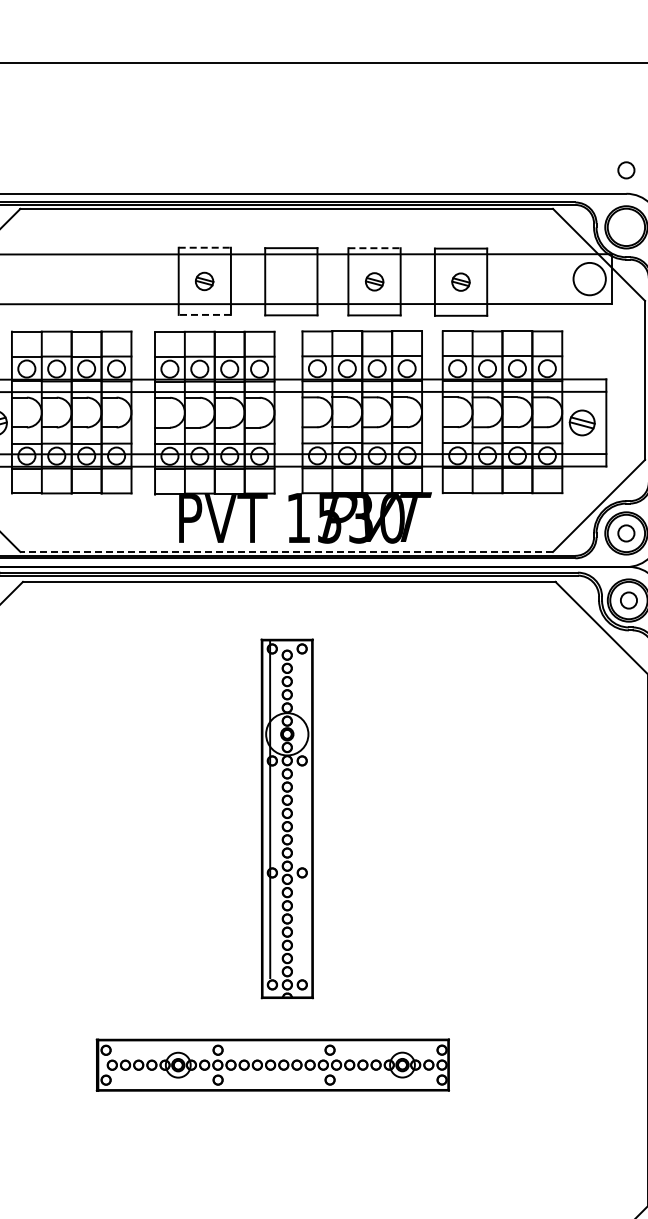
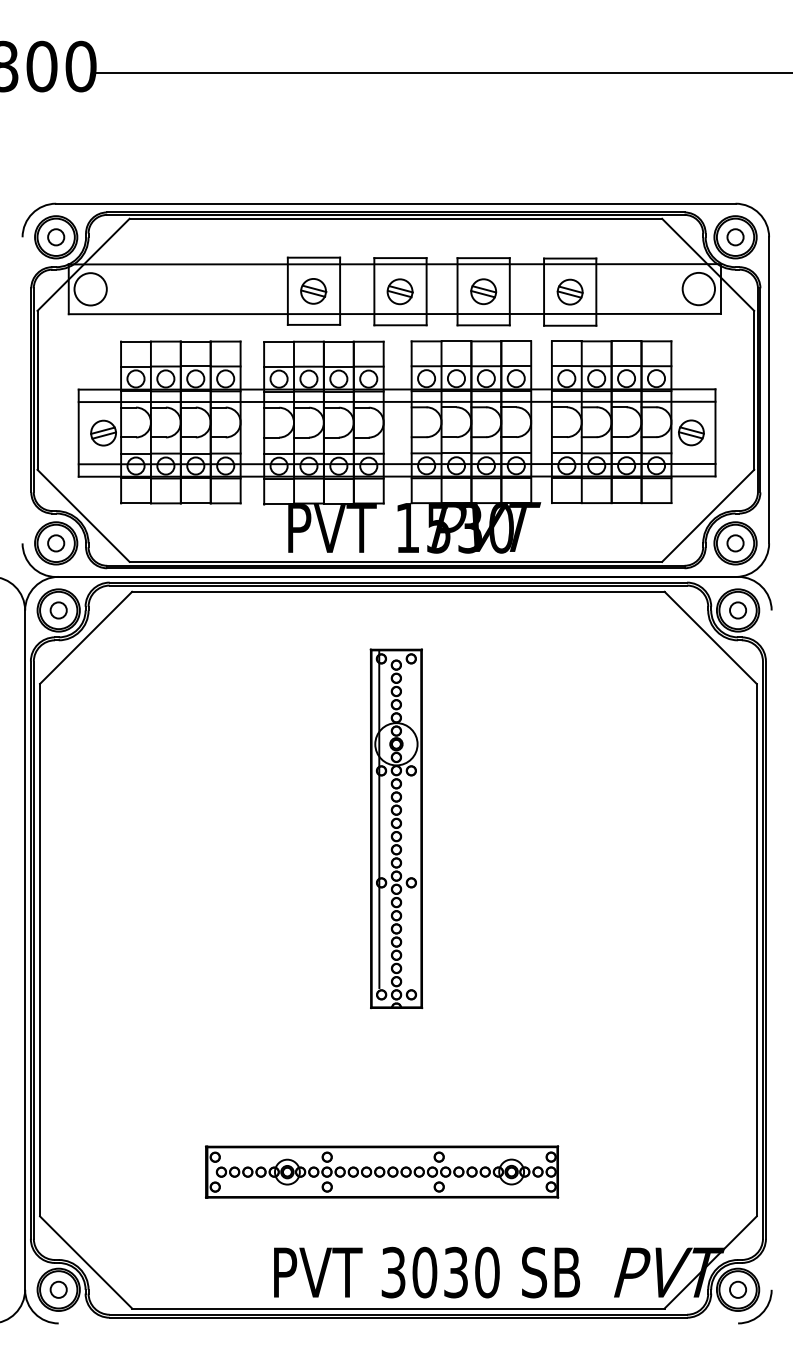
circle: (626, 170) -> (735, 237), moved
line: (205, 247) -> (314, 257), dashed -> solid
line: (375, 248) -> (484, 258), dashed -> solid
part: (204, 281) -> (313, 291), size x1.43
part: (290, 281) -> (399, 291), added
part: (374, 281) -> (483, 291), size x1.43
part: (460, 281) -> (569, 291), size x1.43
line: (204, 314) -> (313, 324), dashed -> solid
line: (286, 551) -> (395, 561), dashed -> solid
part: (273, 1064) -> (382, 1171), moved

